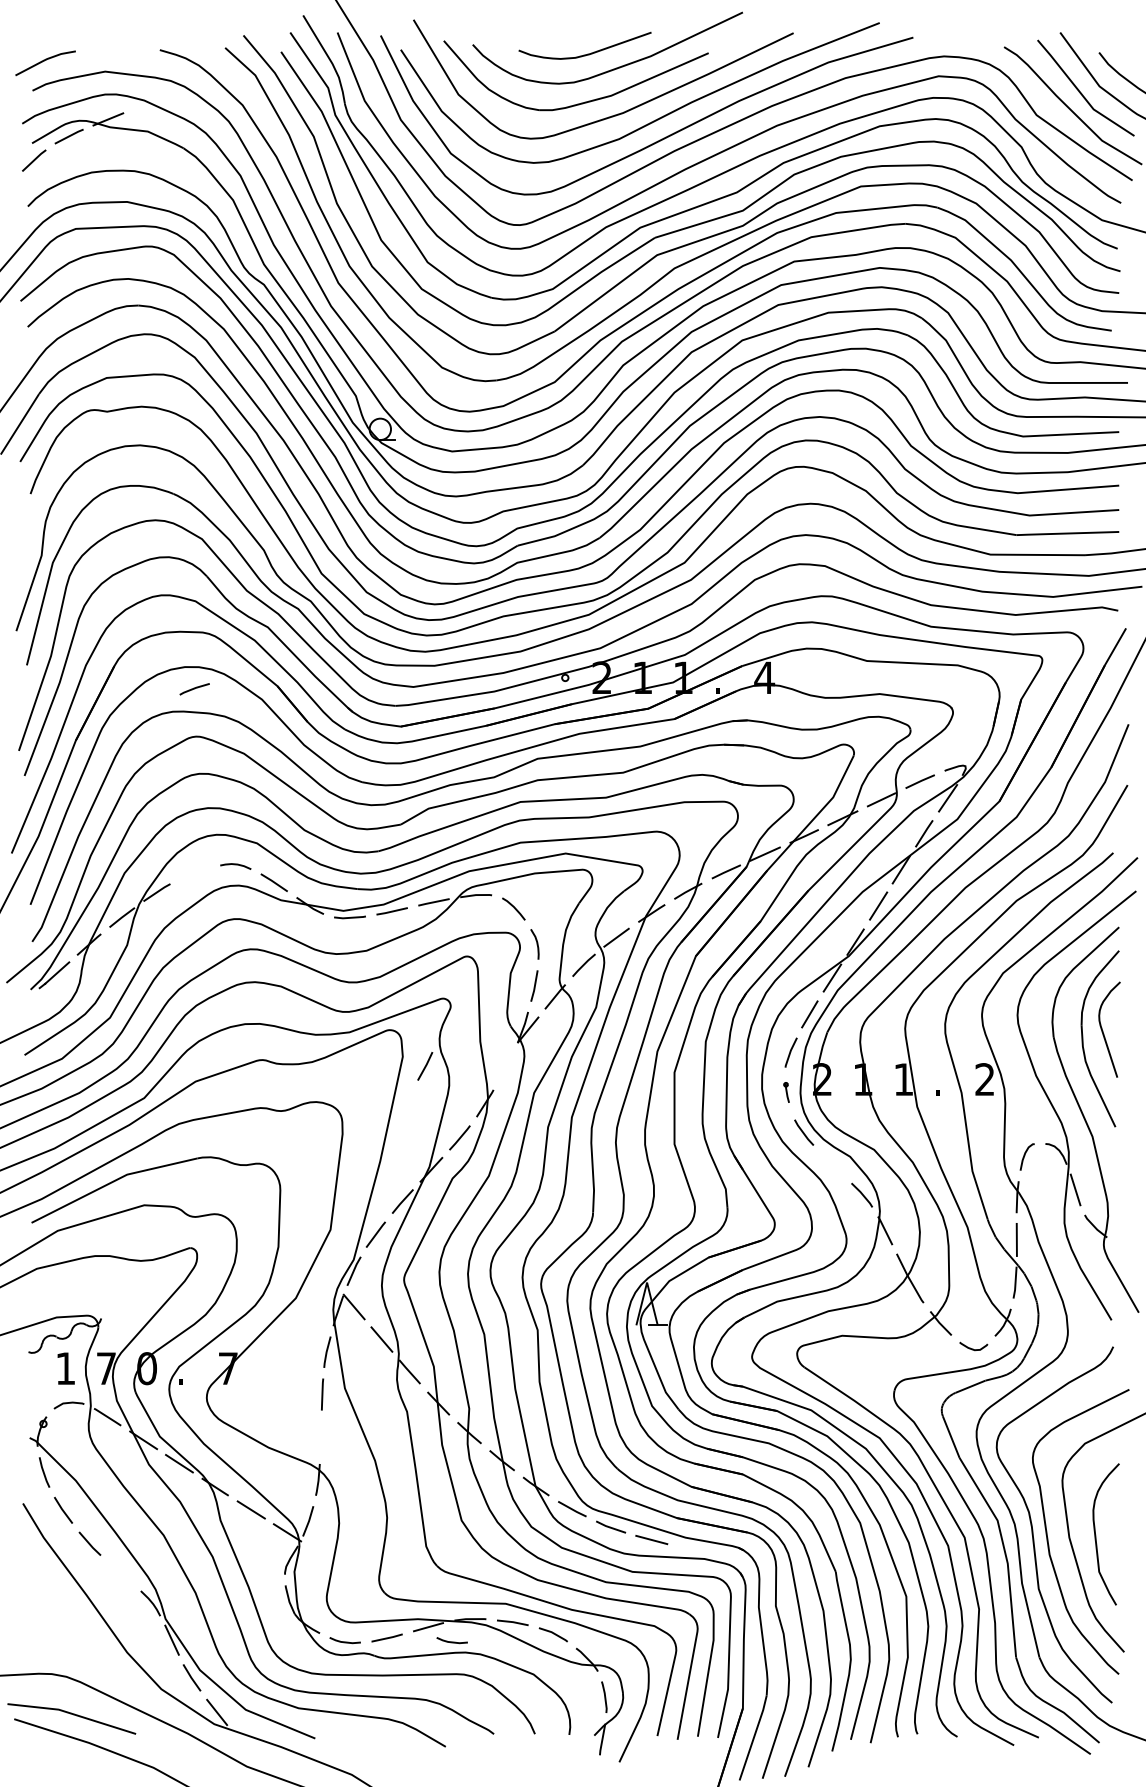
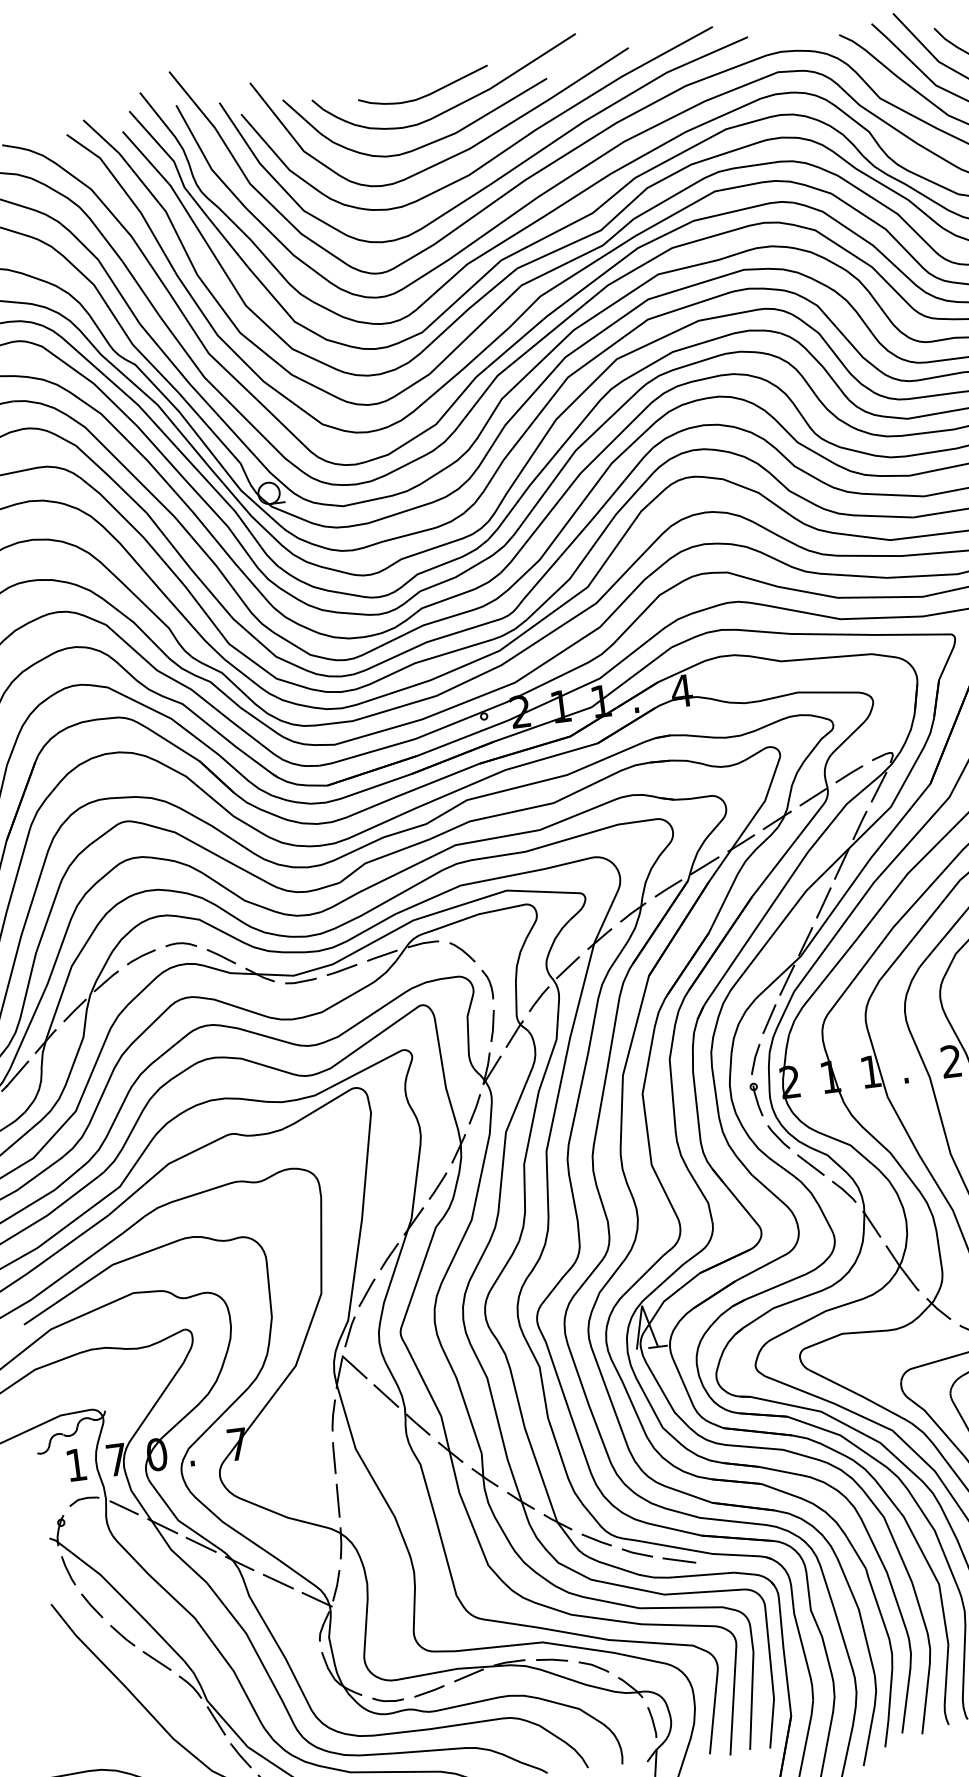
line: (194, 689) -> (141, 957), moved
line: (425, 1066) -> (475, 1109), moved
part: (786, 1092) -> (756, 1099), size x1.67
line: (832, 1164) -> (810, 1165), added
line: (320, 1437) -> (337, 1500), added
line: (120, 1572) -> (156, 1660), added
line: (451, 1641) -> (493, 1686), removed

